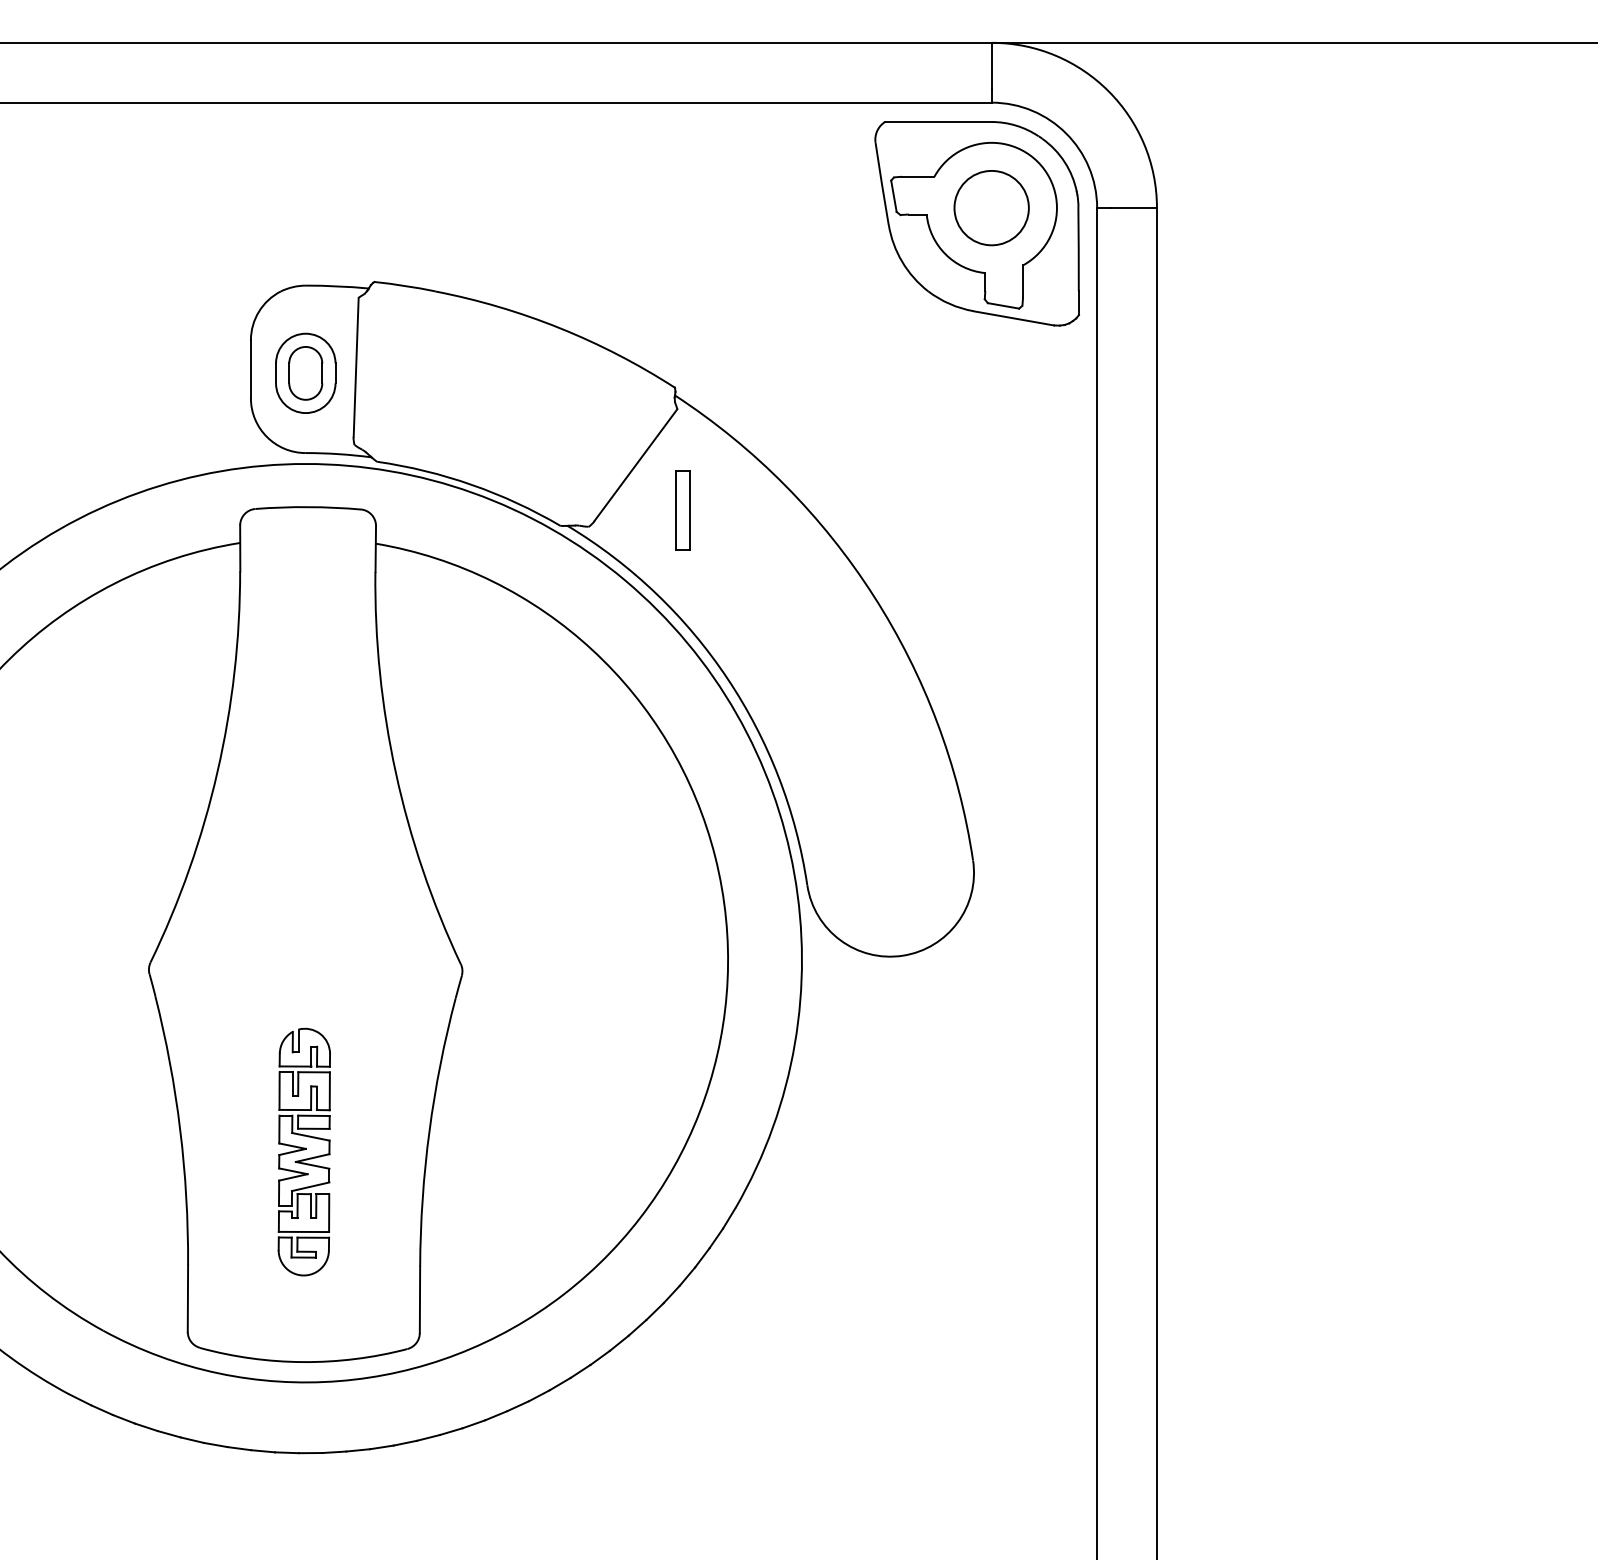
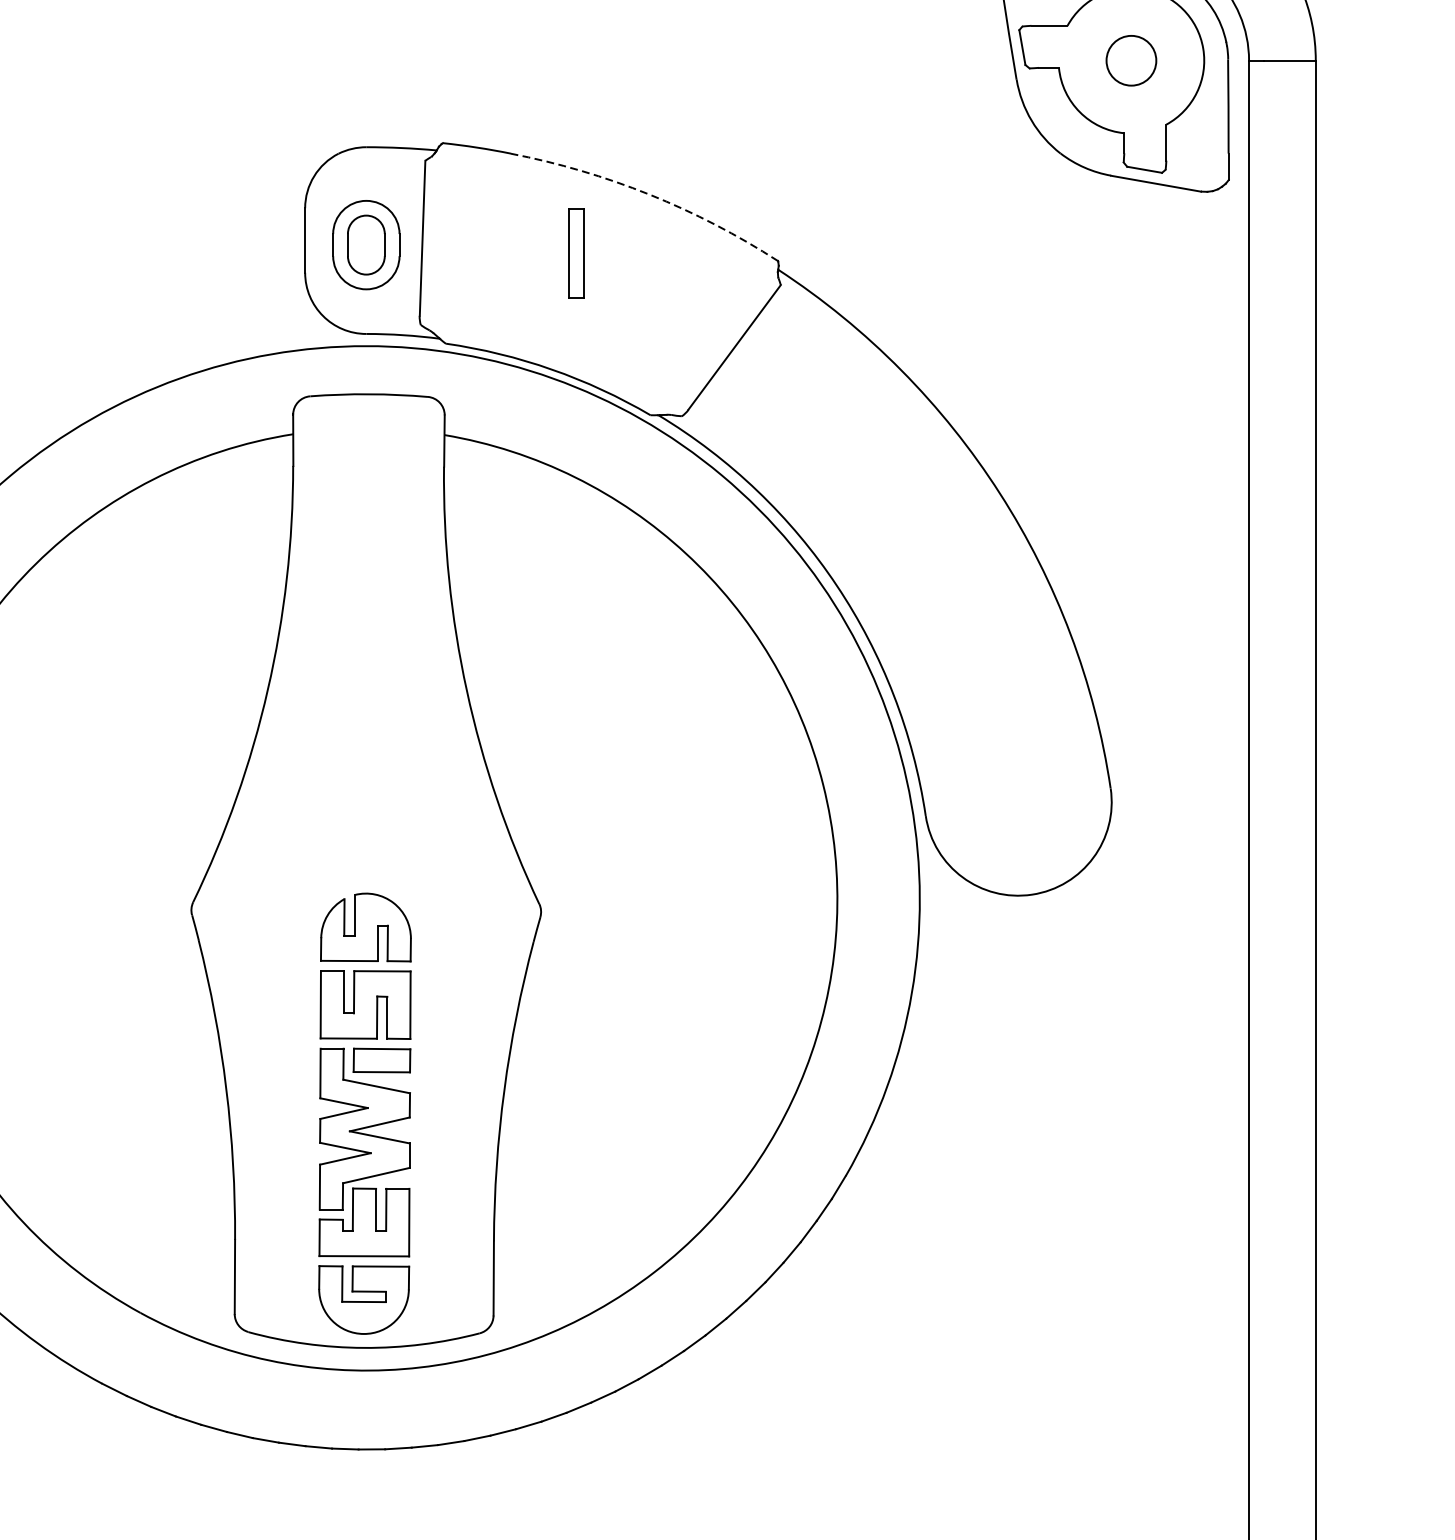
circle: (991, 207) -> (1131, 60), size x0.6
arc: (559, 328) -> (649, 195), solid -> dashed
part: (682, 510) -> (575, 253), moved
part: (303, 1151) -> (363, 1113), size x1.6

